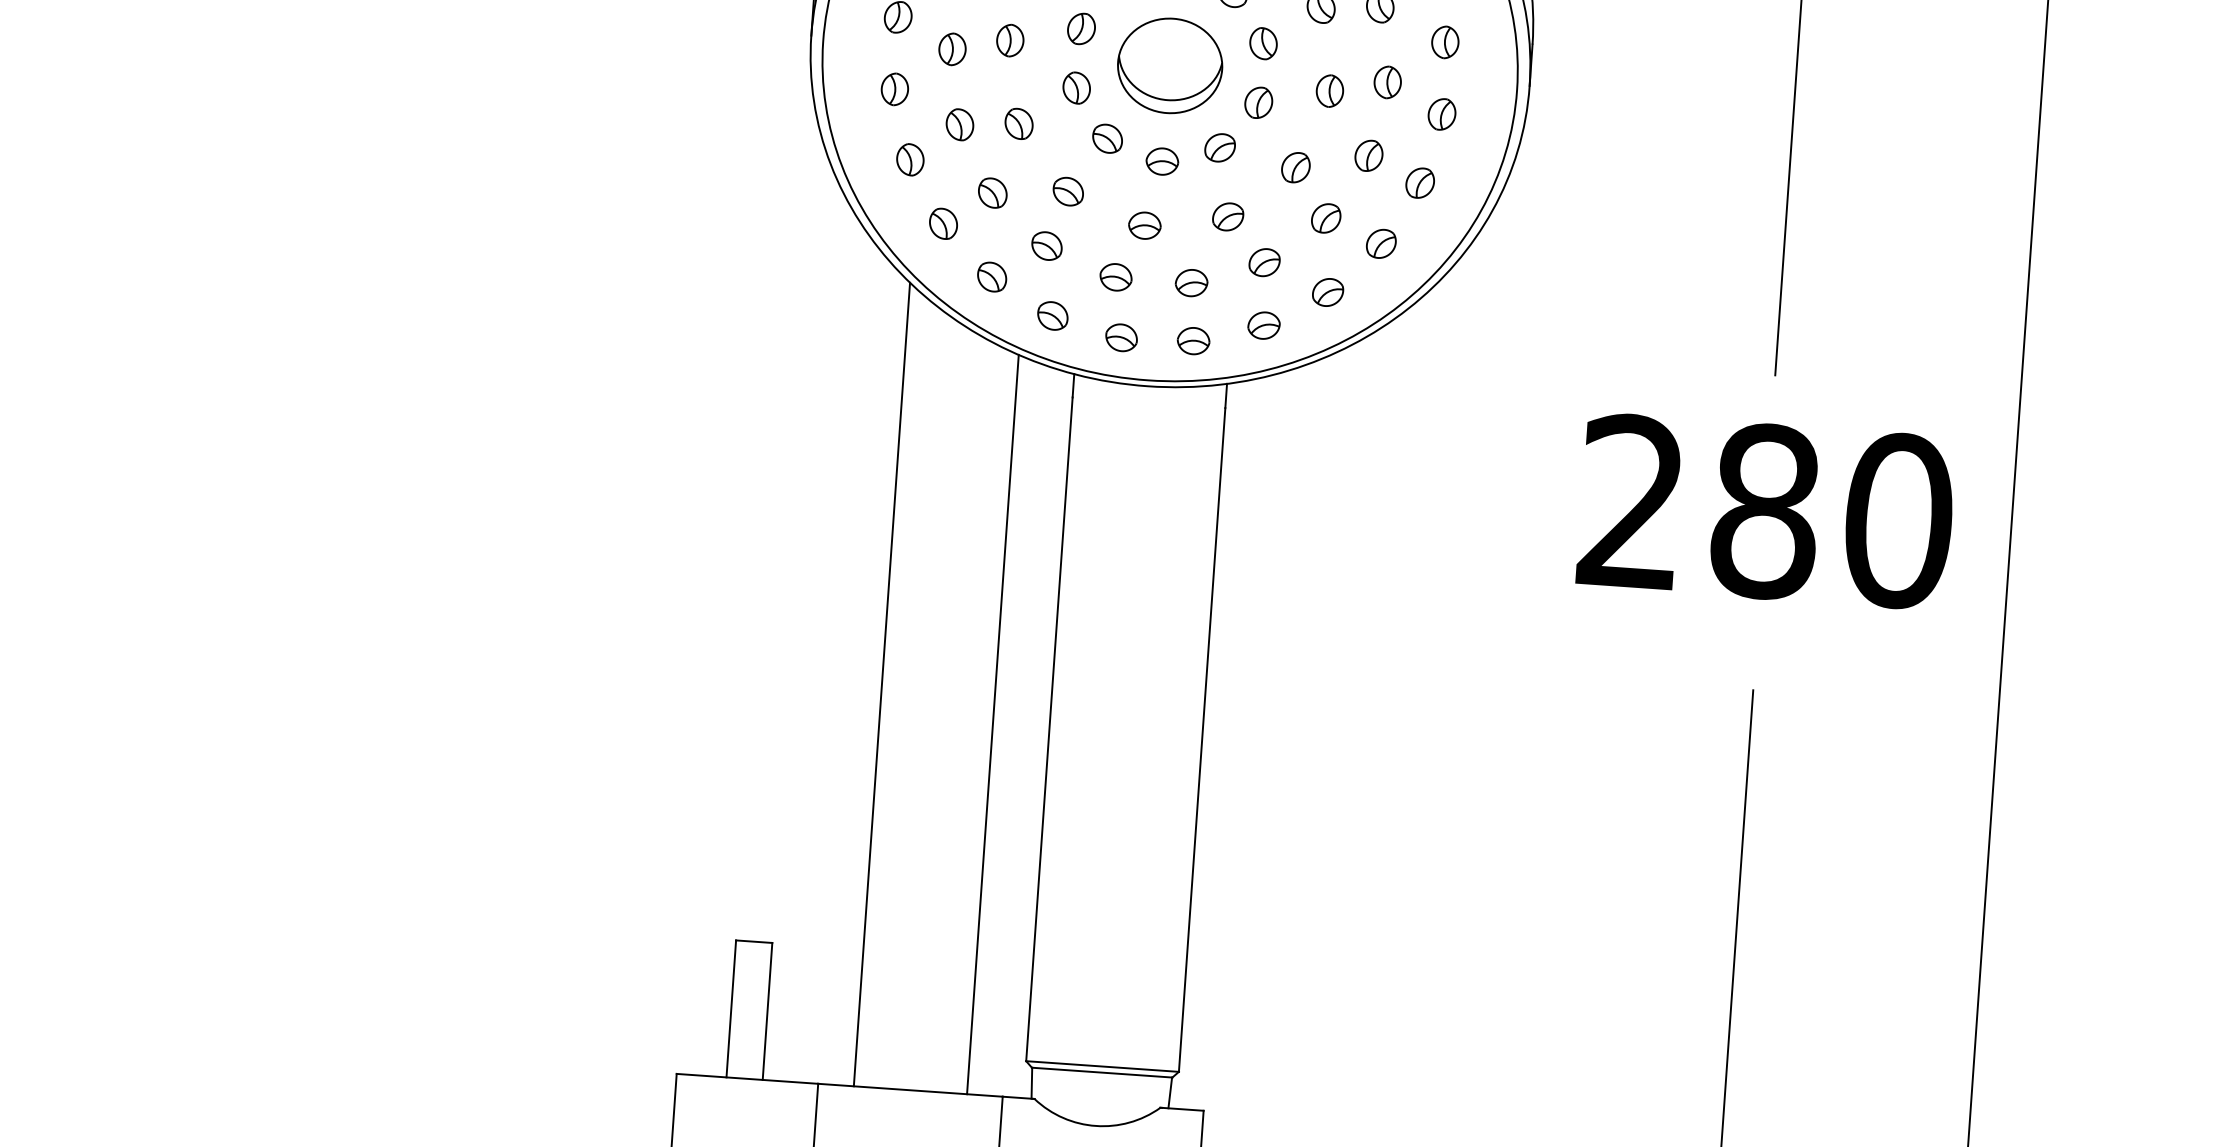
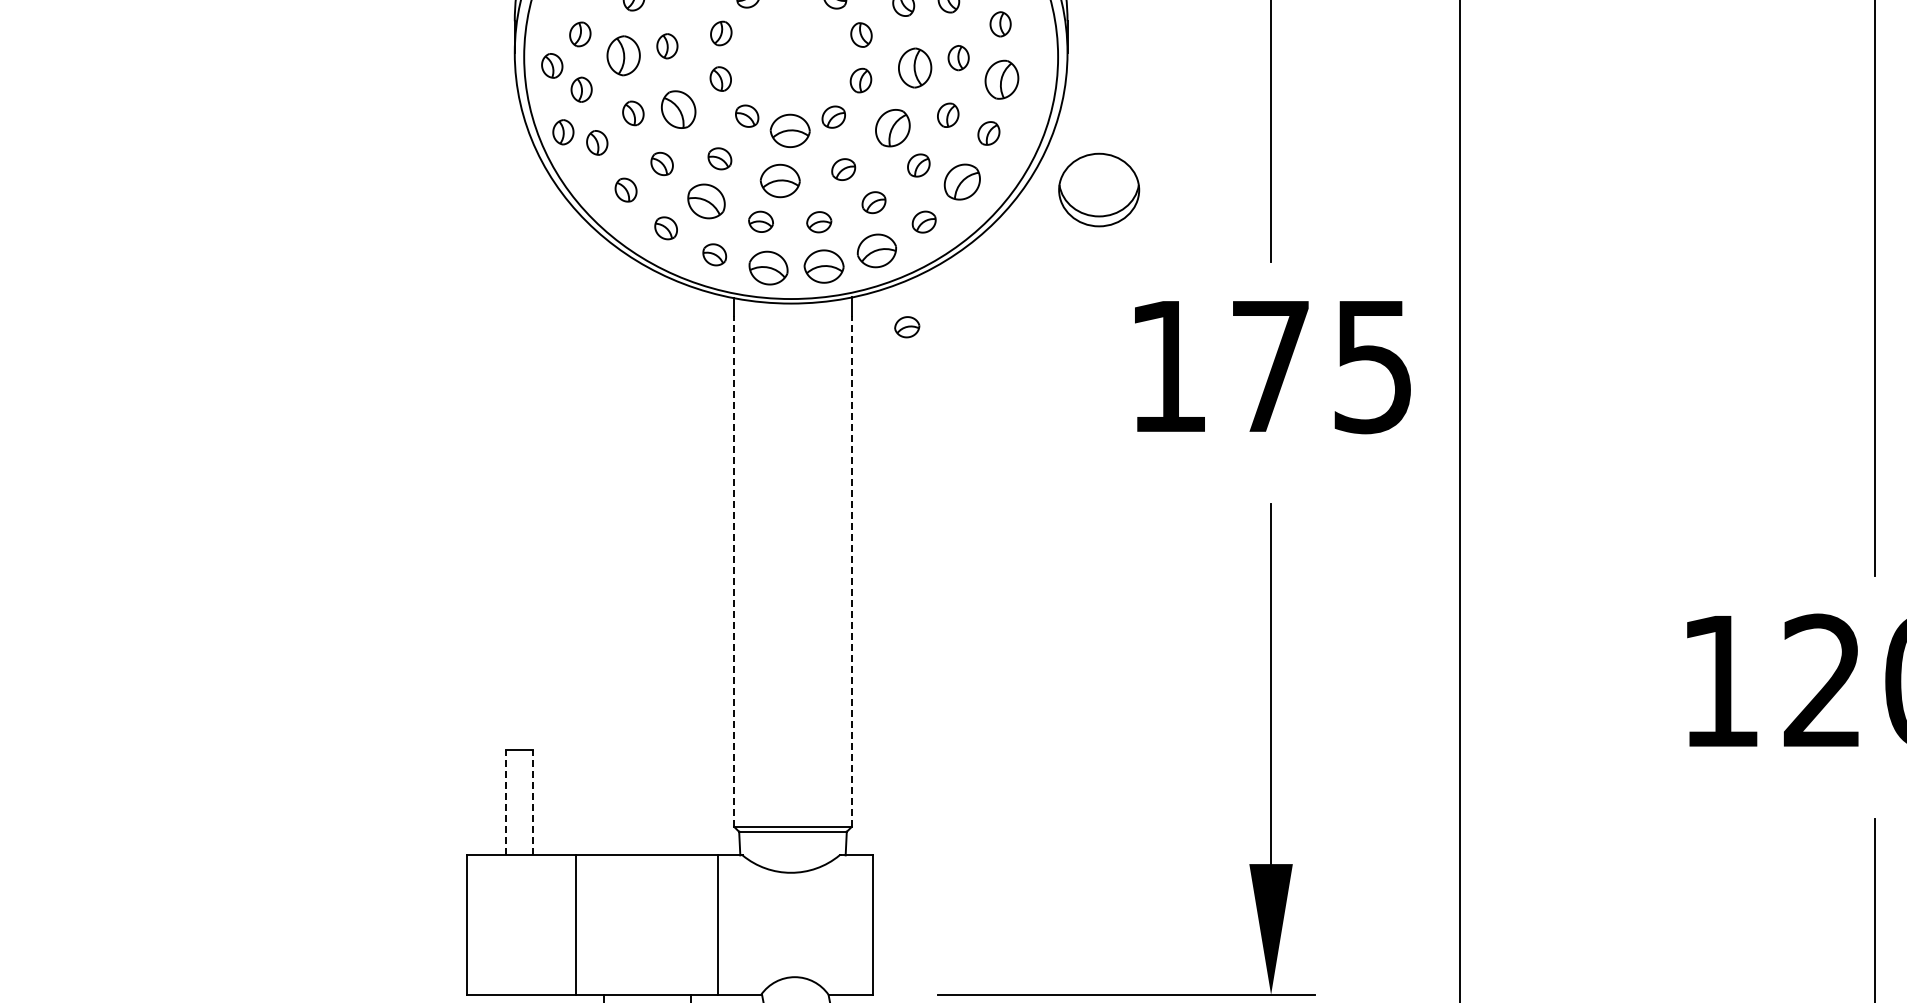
part: (952, 49) -> (623, 56), size x1.6
part: (859, 55) -> (552, 65), added
part: (1170, 65) -> (1099, 189), moved
part: (1329, 90) -> (914, 67), size x1.6
part: (1441, 114) -> (1001, 79), size x1.6
part: (1018, 123) -> (678, 109), size x1.6
part: (867, 143) -> (563, 132), added
part: (1162, 161) -> (790, 130), size x1.6
part: (1295, 167) -> (892, 128), size x1.6
part: (1145, 225) -> (780, 180), size x1.6
part: (1381, 243) -> (962, 181), size x1.6
part: (1047, 245) -> (706, 201), size x1.6
part: (1263, 325) -> (876, 250), size x1.6
part: (1121, 337) -> (768, 267), size x1.6
part: (1193, 341) -> (823, 266), size x1.6
part: (1296, 427) -> (907, 327), added
text: (1766, 511) -> (1271, 366), 280 -> 175
line: (881, 684) -> (603, 546), removed
line: (992, 723) -> (690, 570), removed
line: (1049, 729) -> (734, 571), solid -> dashed
line: (1201, 739) -> (851, 571), solid -> dashed
line: (731, 1008) -> (505, 802), solid -> dashed
line: (767, 1011) -> (533, 802), solid -> dashed

